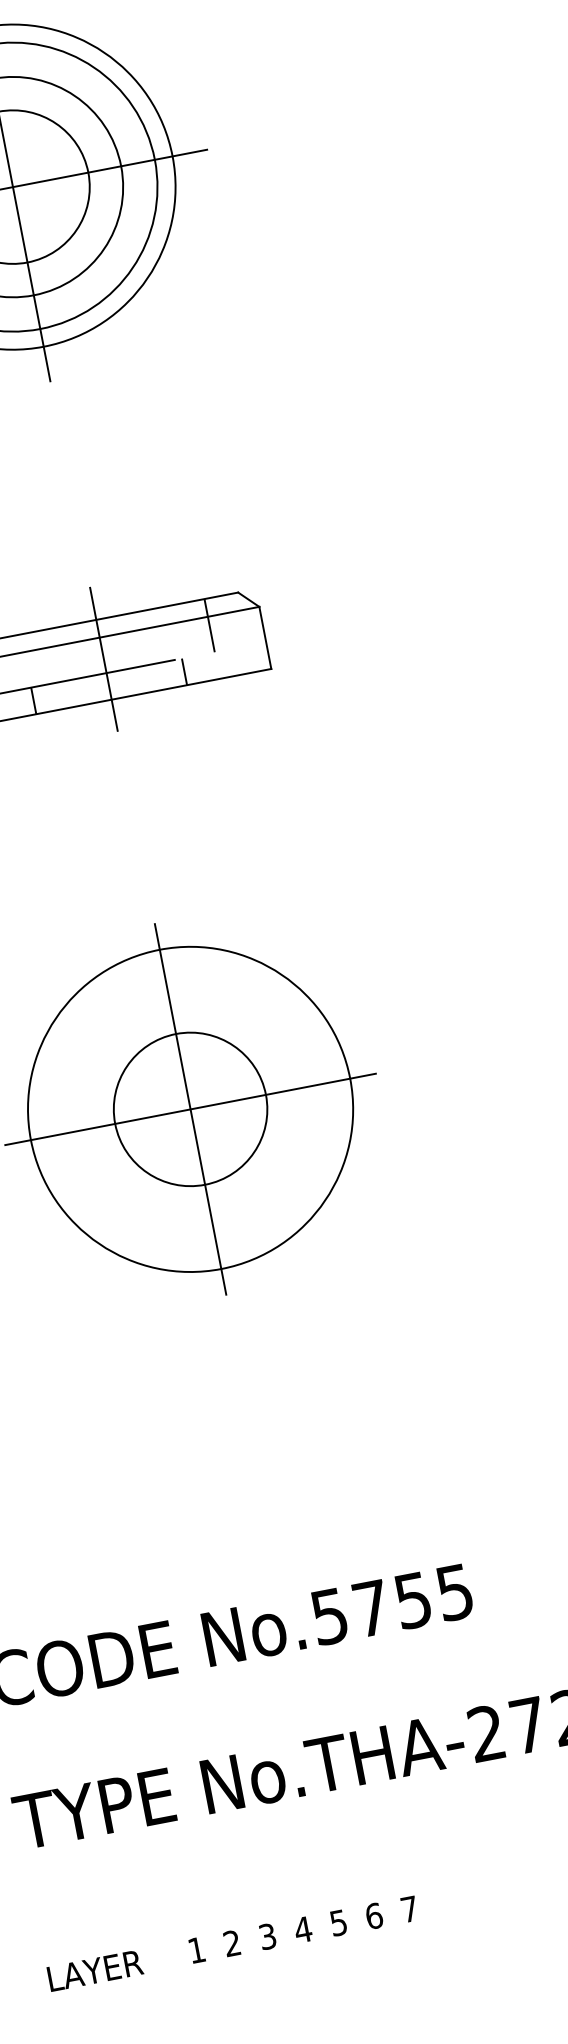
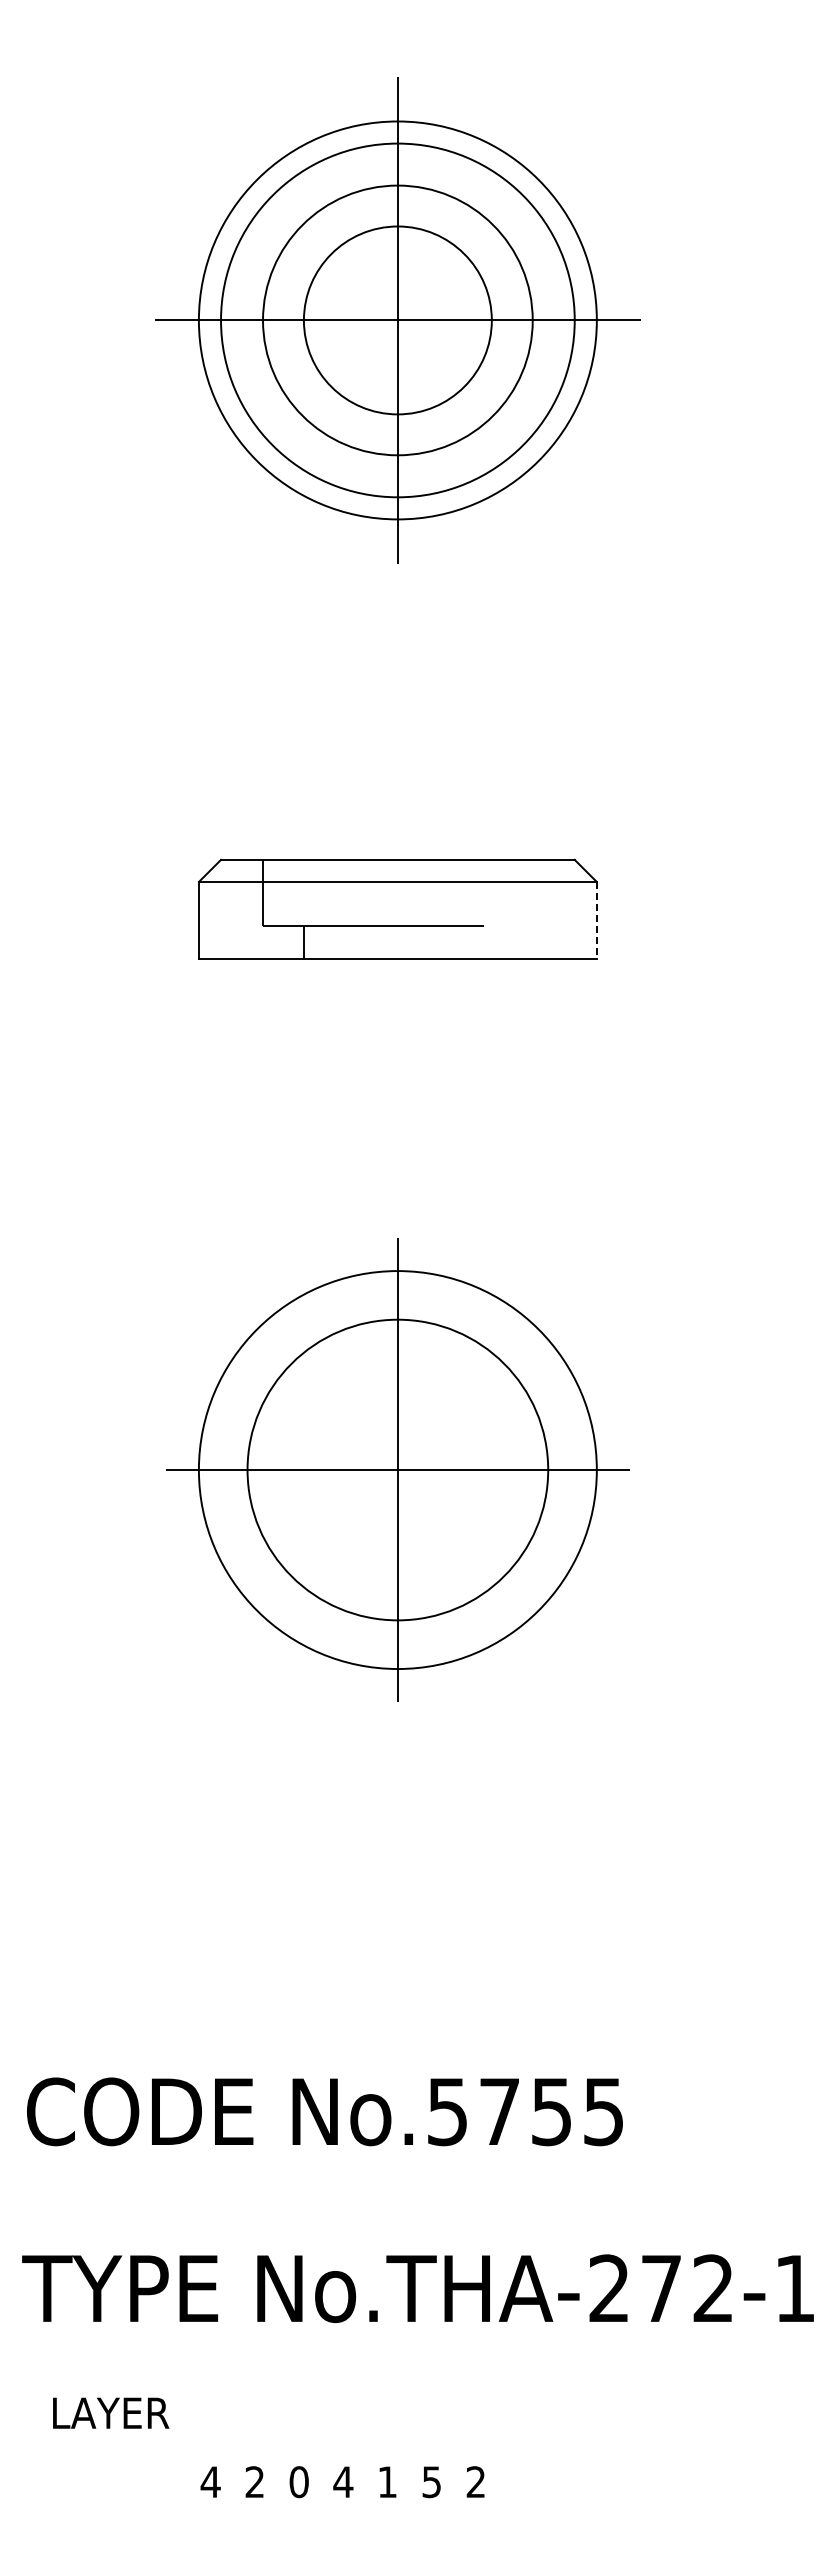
line: (209, 625) -> (532, 892), removed
line: (265, 637) -> (596, 920), solid -> dashed
line: (103, 658) -> (397, 908), removed
line: (184, 671) -> (491, 942), removed
circle: (190, 1109) -> (397, 1470), size x1.6
text: (409, 1908) -> (475, 2481), 7 -> 2
text: (373, 1916) -> (431, 2482), 6 -> 5
text: (338, 1923) -> (387, 2482), 5 -> 1
text: (267, 1937) -> (298, 2482), 3 -> 0
text: (196, 1949) -> (210, 2481), 1 -> 4
text: (95, 1970) -> (111, 2412), moved

